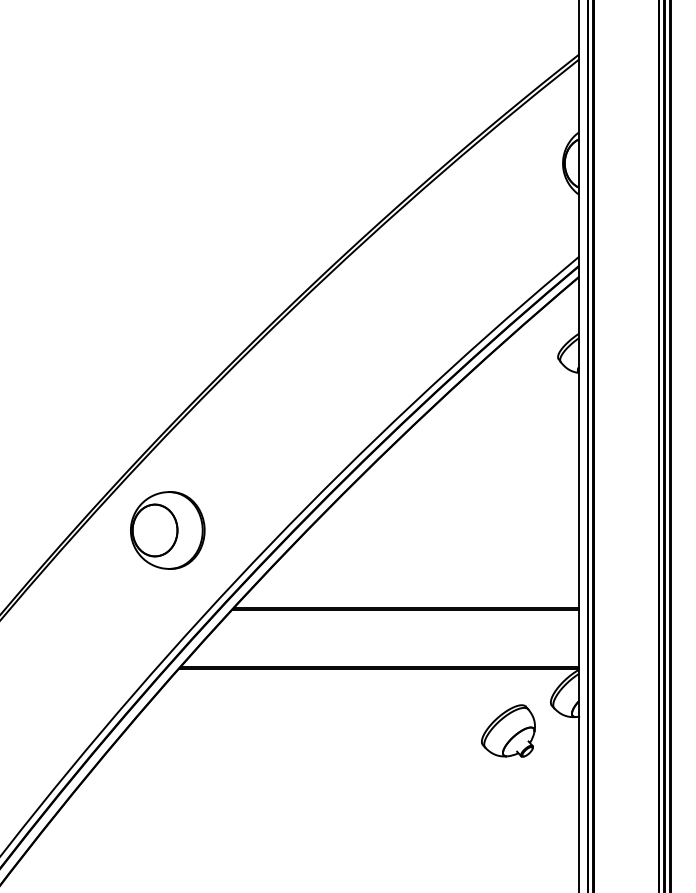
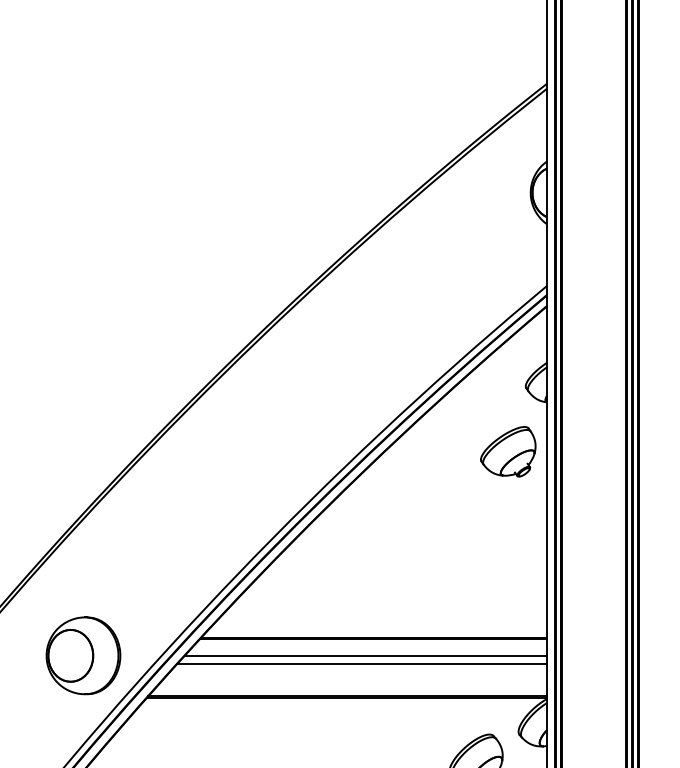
part: (540, 422) -> (508, 451), added
part: (167, 530) -> (83, 655), moved
line: (398, 626) -> (366, 655), added
line: (394, 634) -> (362, 663), added

